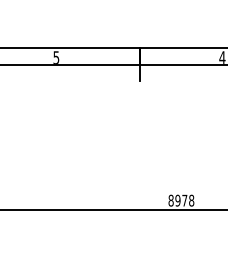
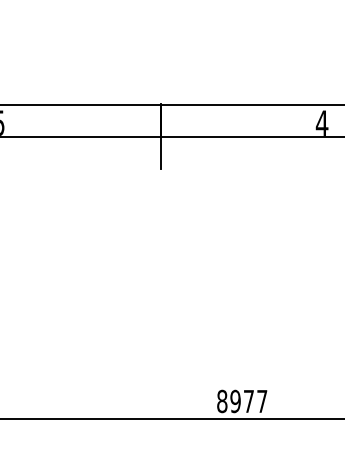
text: (191, 200) -> (261, 401), 8978 -> 8977

